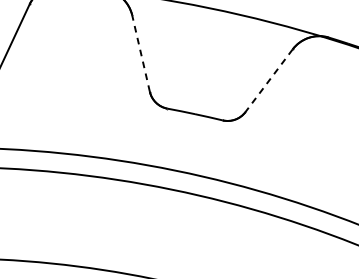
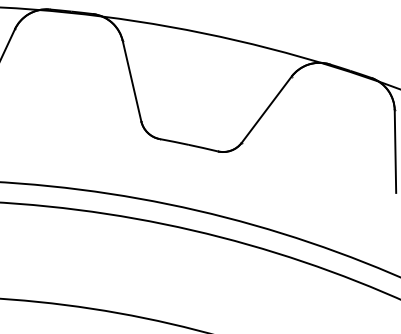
line: (140, 52) -> (131, 80), dashed -> solid
line: (268, 81) -> (266, 110), dashed -> solid

